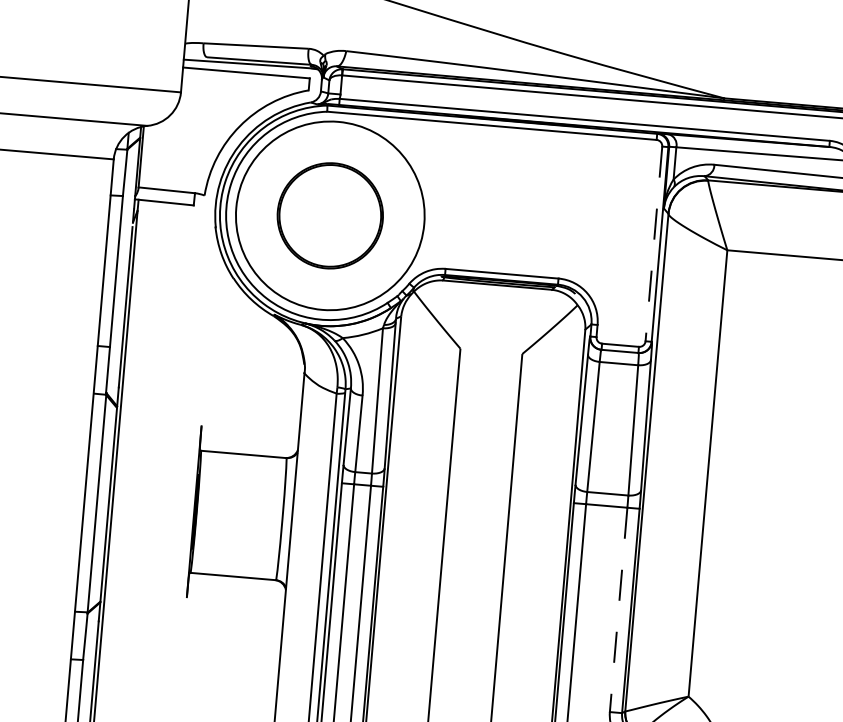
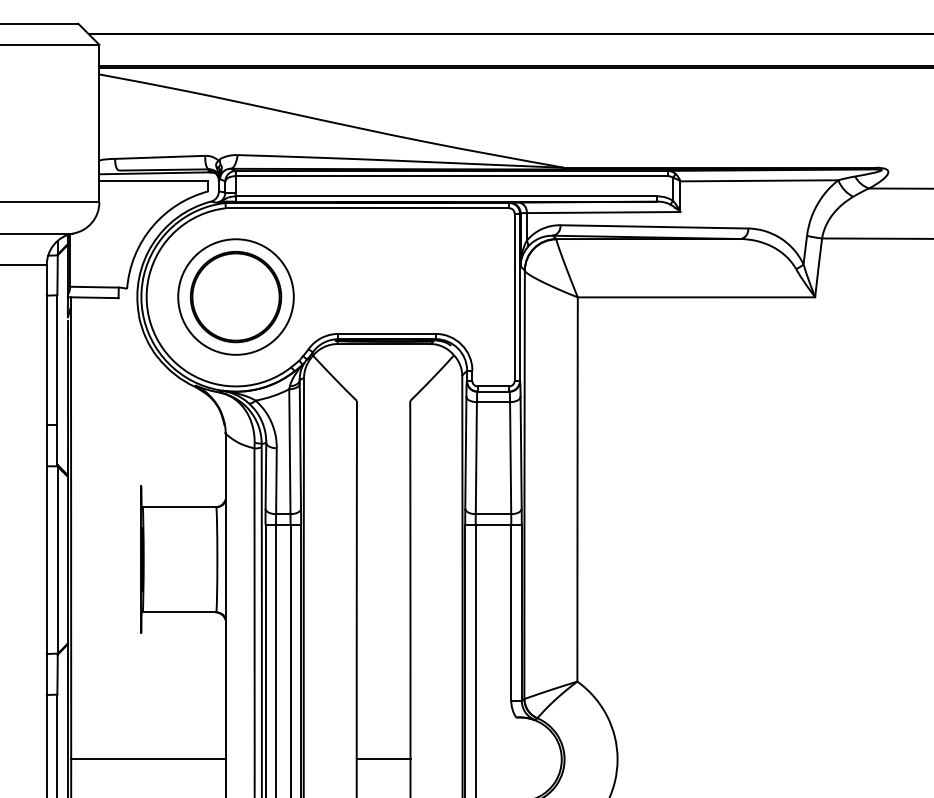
circle: (329, 215) -> (235, 296), size x0.71
line: (653, 244) -> (514, 297), dashed -> solid
line: (618, 609) -> (511, 612), dashed -> solid

